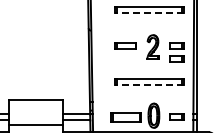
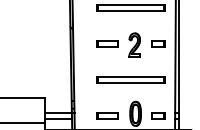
line: (148, 12) -> (130, 10), dashed -> solid
part: (176, 58) -> (158, 56), removed
line: (148, 84) -> (130, 82), dashed -> solid
part: (125, 116) -> (107, 114), size x0.71

